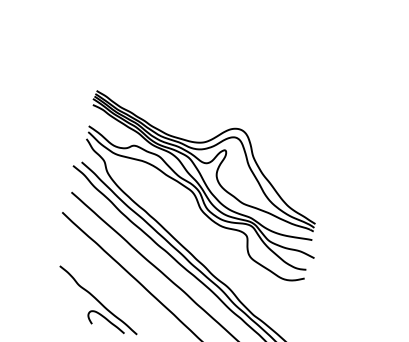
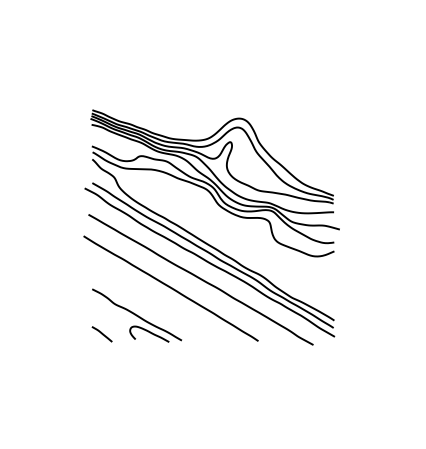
line: (59, 312) -> (101, 334), added

